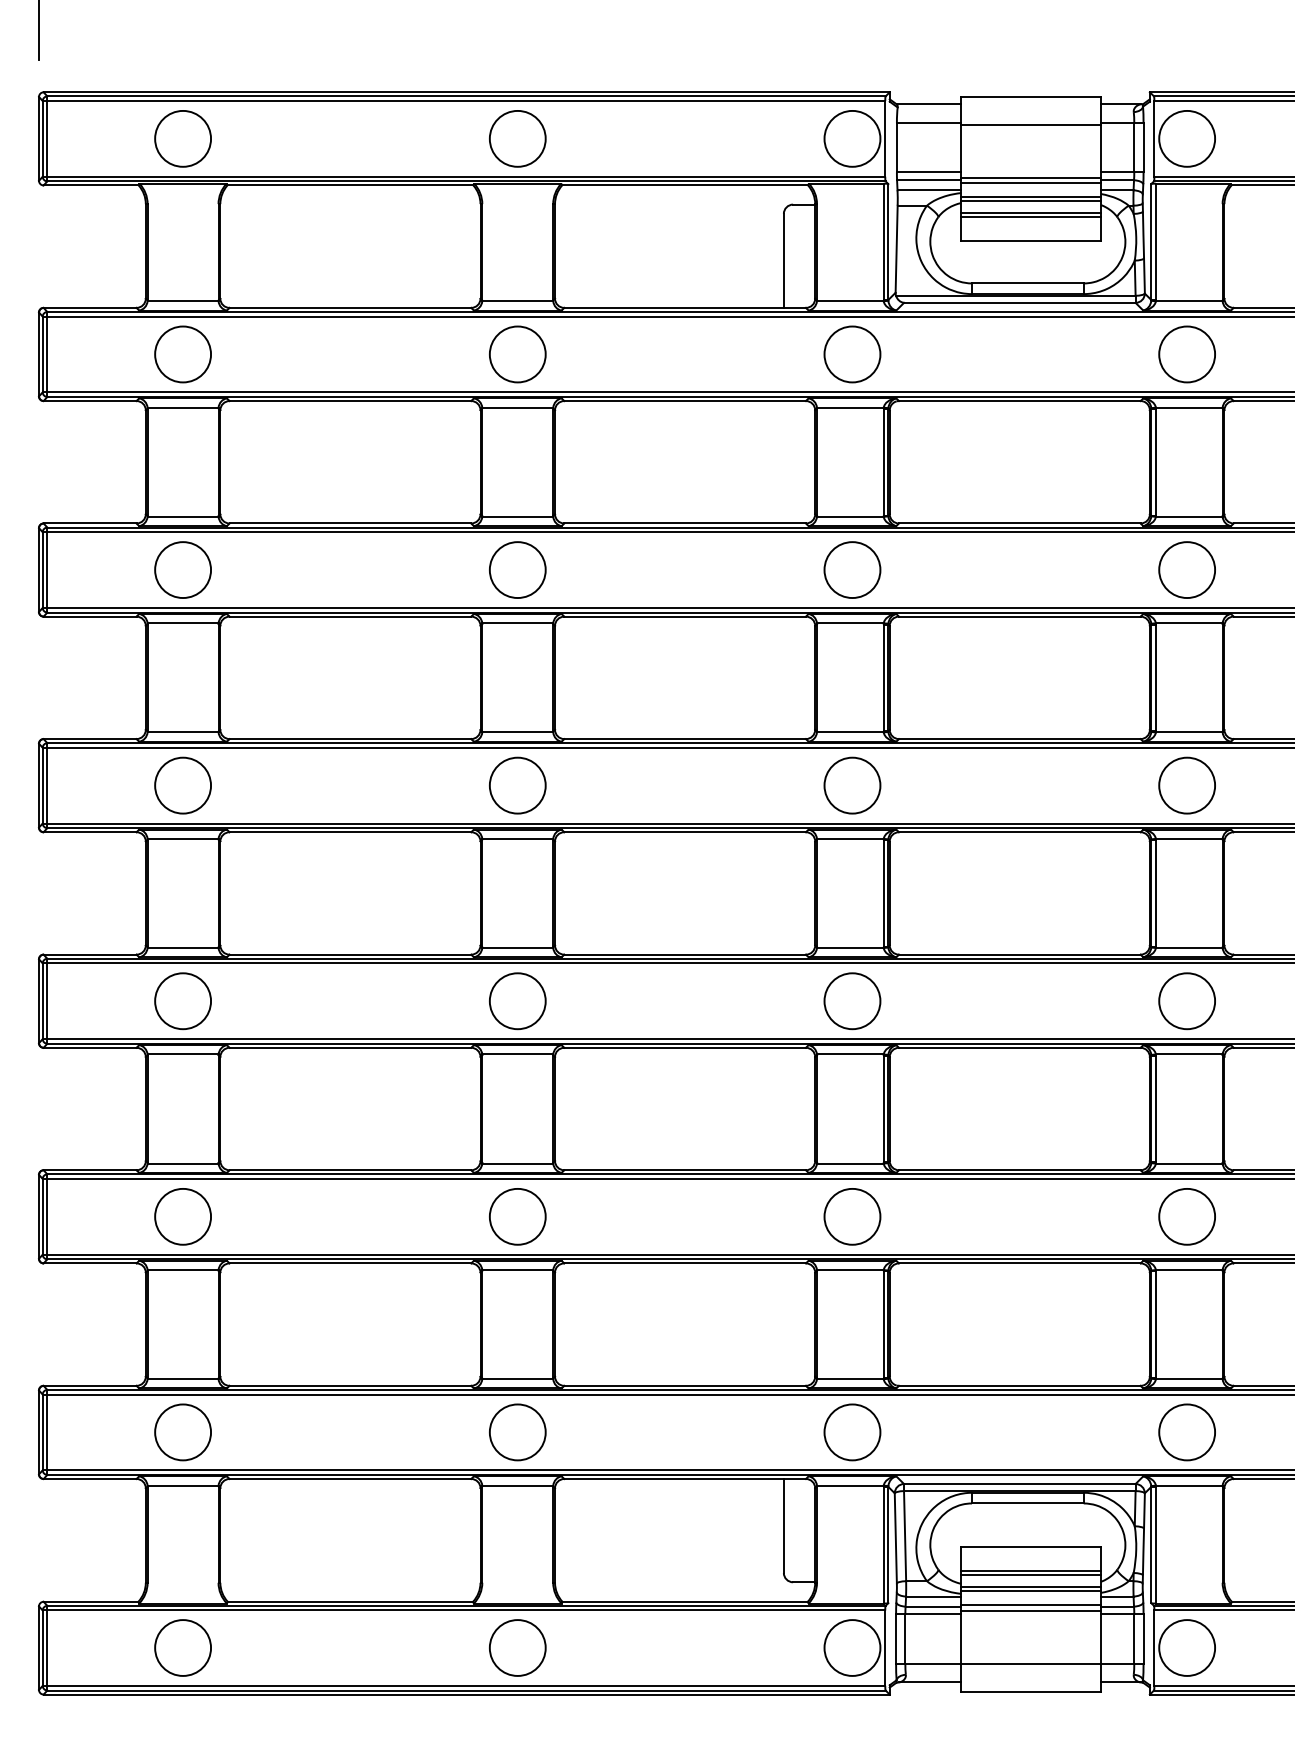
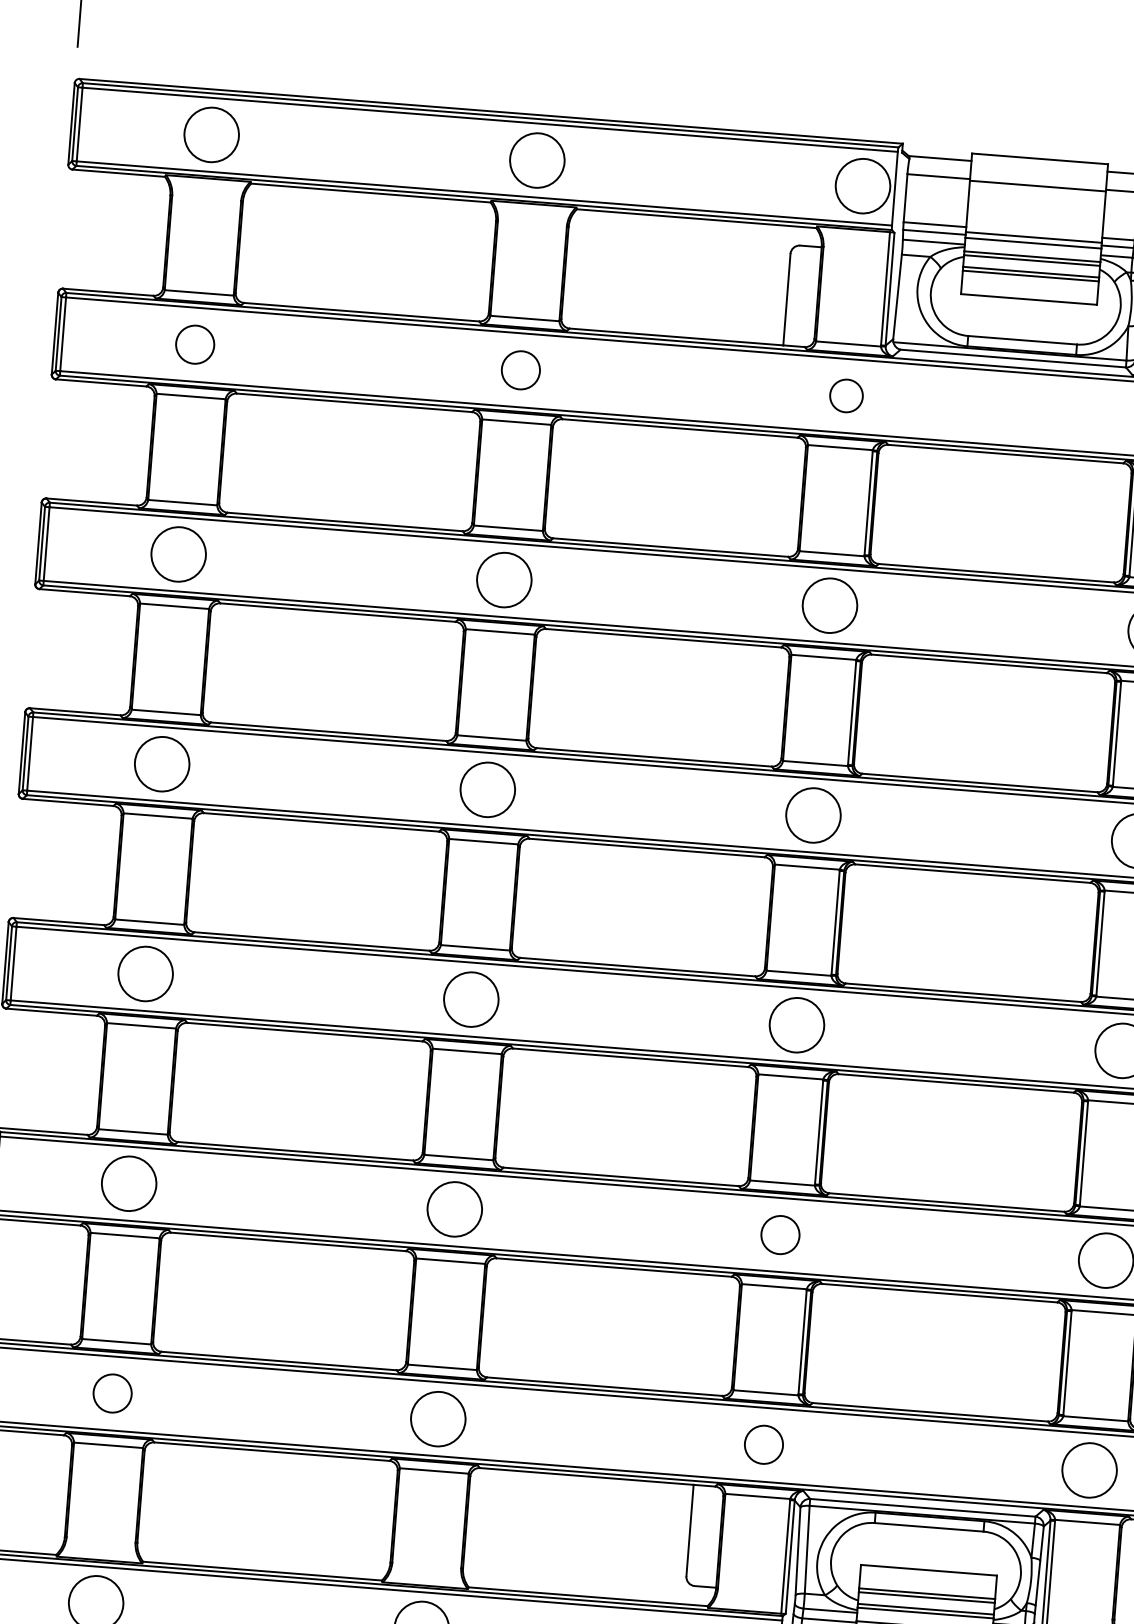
circle: (183, 354) -> (195, 344), size x0.7
circle: (517, 354) -> (520, 370), size x0.7
circle: (852, 354) -> (846, 395), size x0.6
circle: (852, 1216) -> (780, 1234), size x0.7
circle: (183, 1432) -> (113, 1393), size x0.7
circle: (852, 1432) -> (763, 1444), size x0.7

